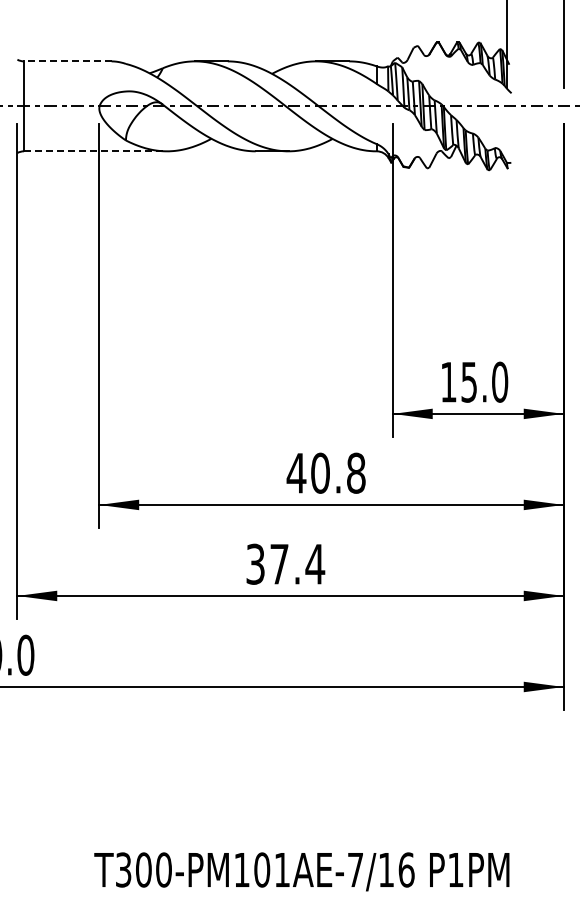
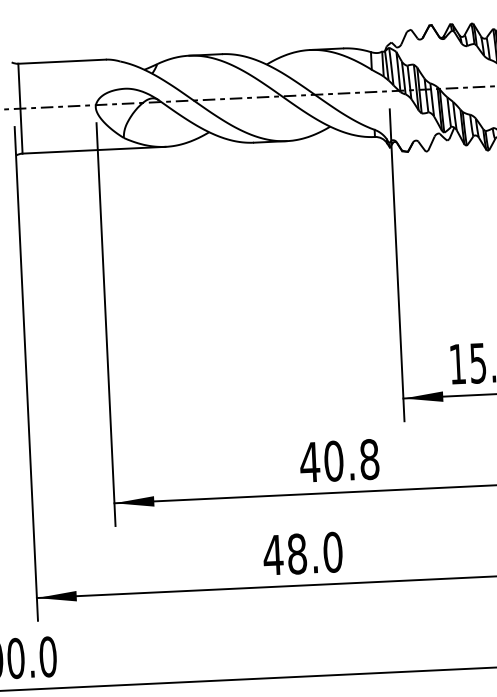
line: (67, 61) -> (61, 61), dashed -> solid
line: (95, 151) -> (93, 150), dashed -> solid
text: (285, 563) -> (303, 553), 37.4 -> 48.0

